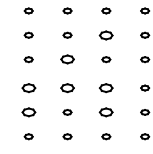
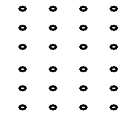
part: (106, 34) -> (83, 27), size x0.62
part: (67, 59) -> (52, 46), size x0.62
part: (28, 87) -> (22, 68), size x0.62
part: (67, 87) -> (52, 68), size x0.62
part: (106, 87) -> (83, 68), size x0.62
part: (28, 112) -> (22, 88), size x0.62
part: (106, 112) -> (83, 88), size x0.62

